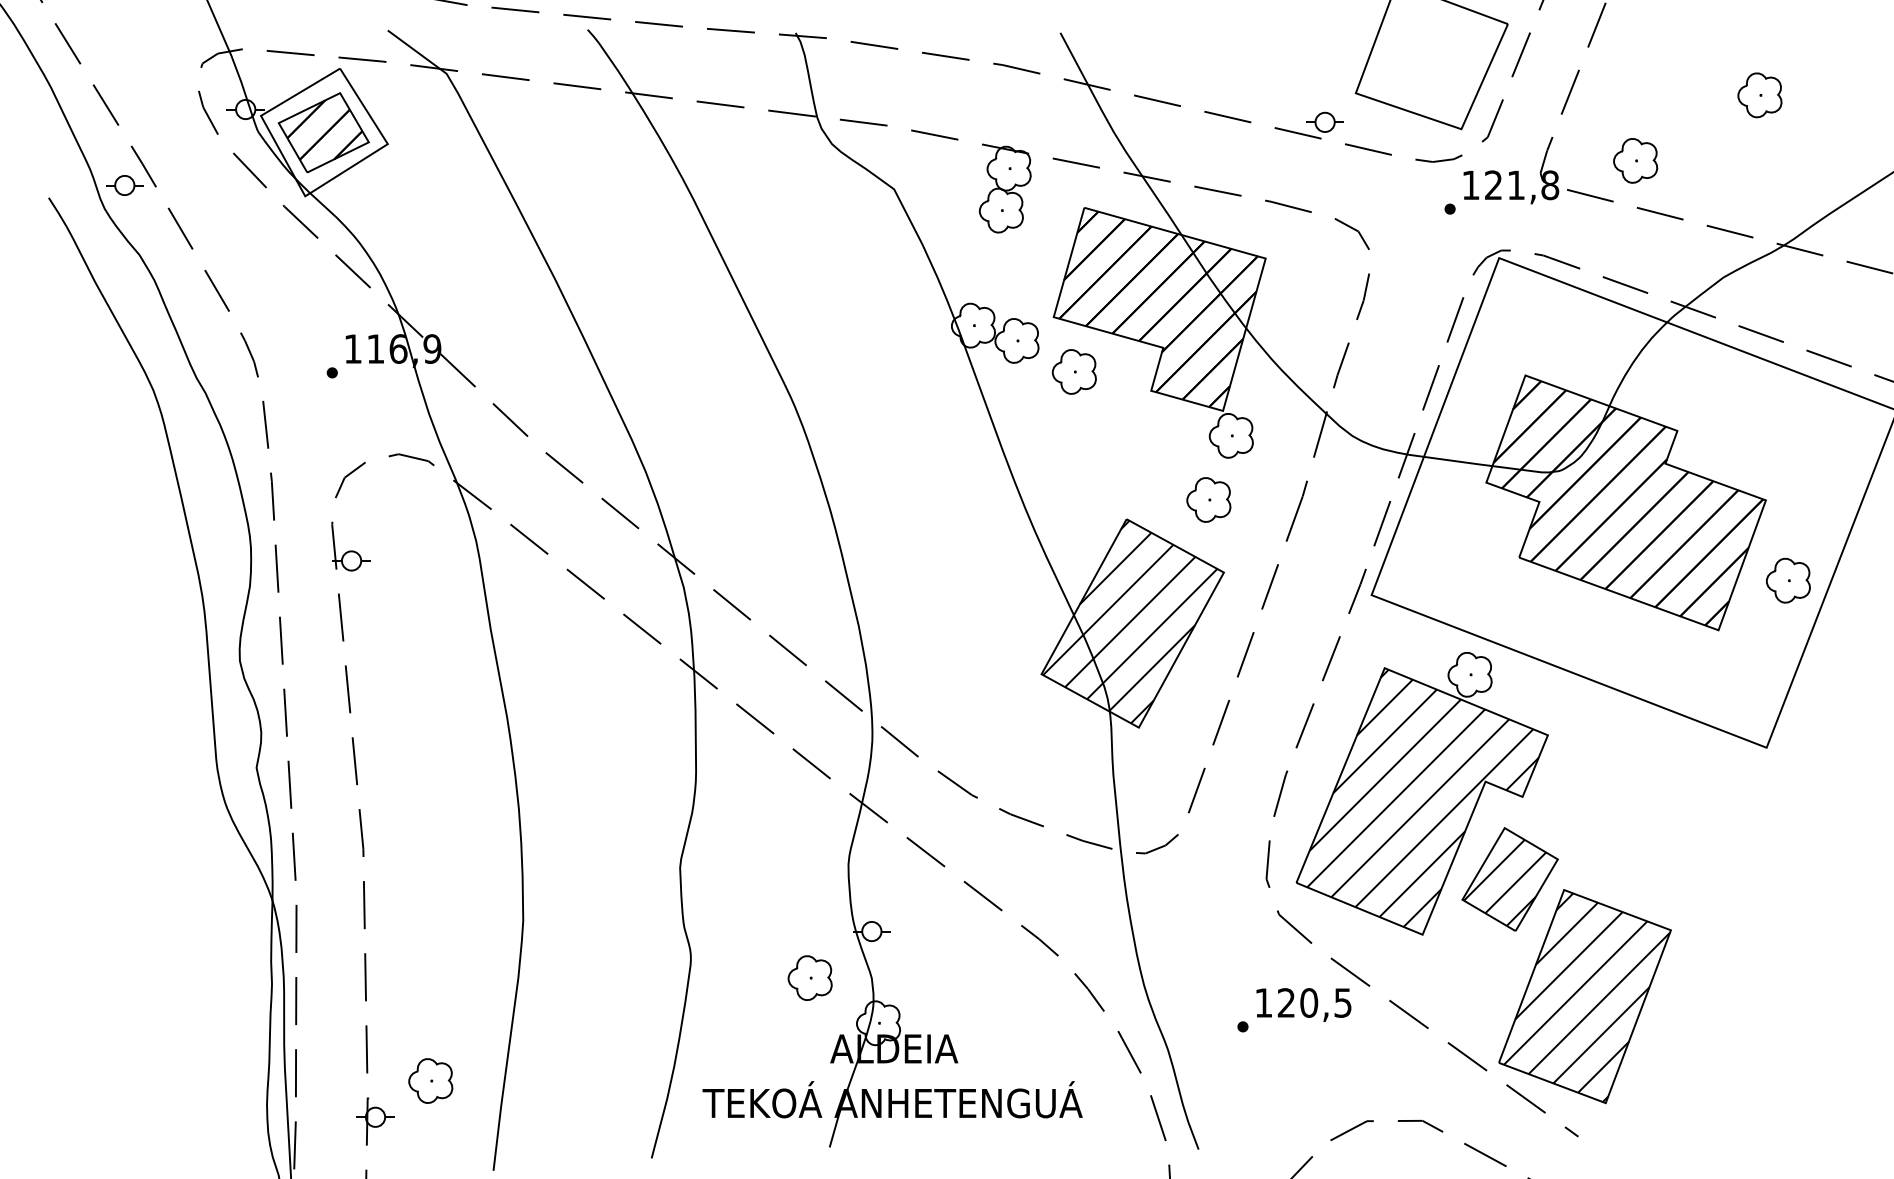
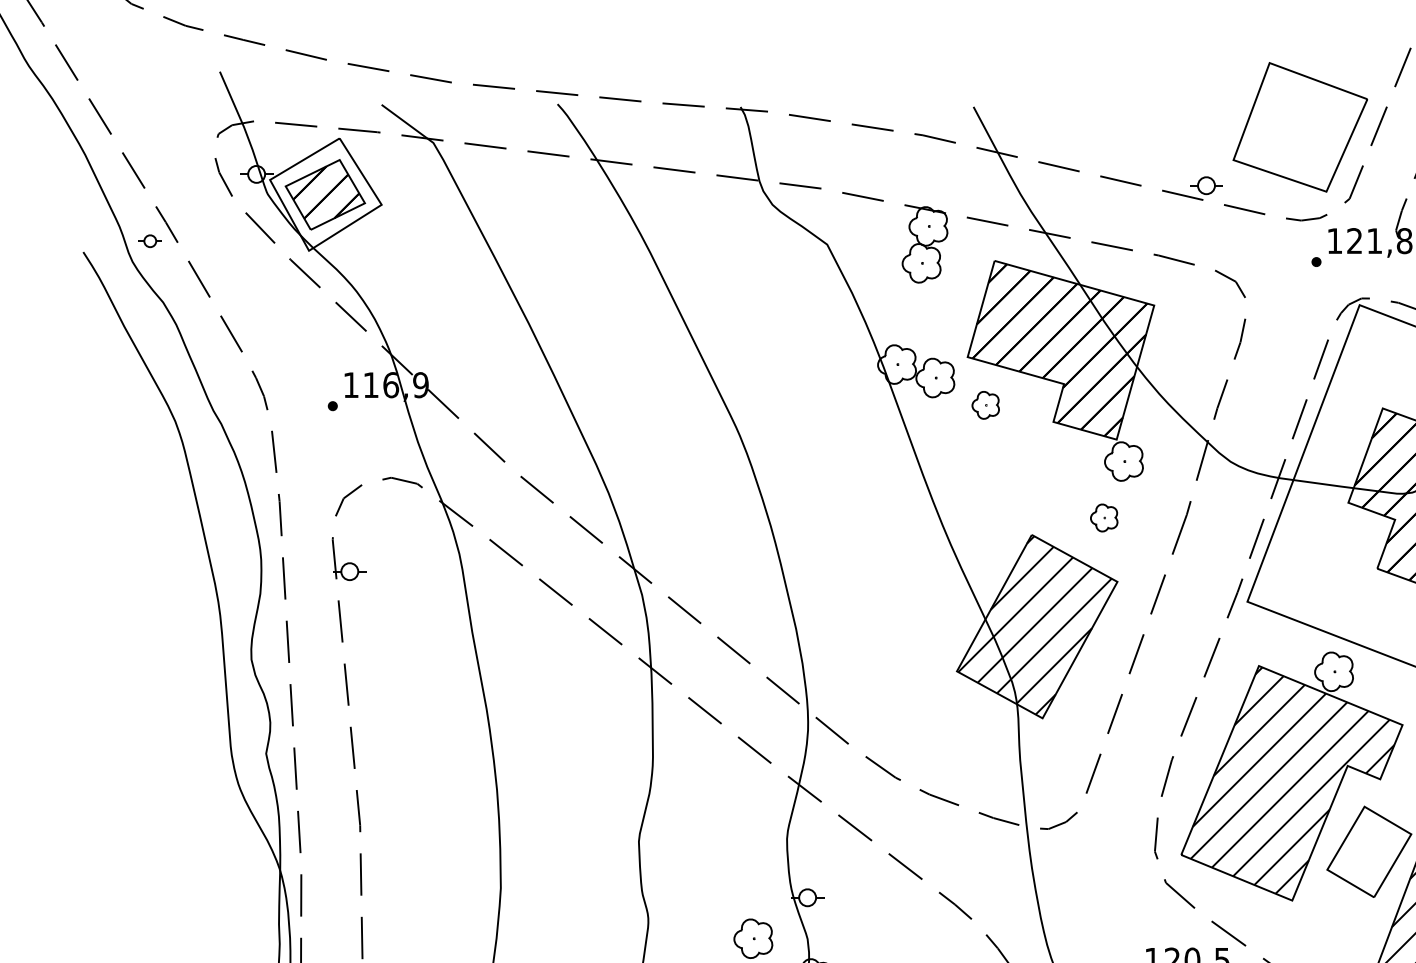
part: (124, 185) -> (149, 241), size x0.7
part: (1073, 371) -> (985, 404), size x0.7
part: (1208, 499) -> (1103, 517), size x0.7
hatch: (1504, 882) -> (1364, 854), removed

